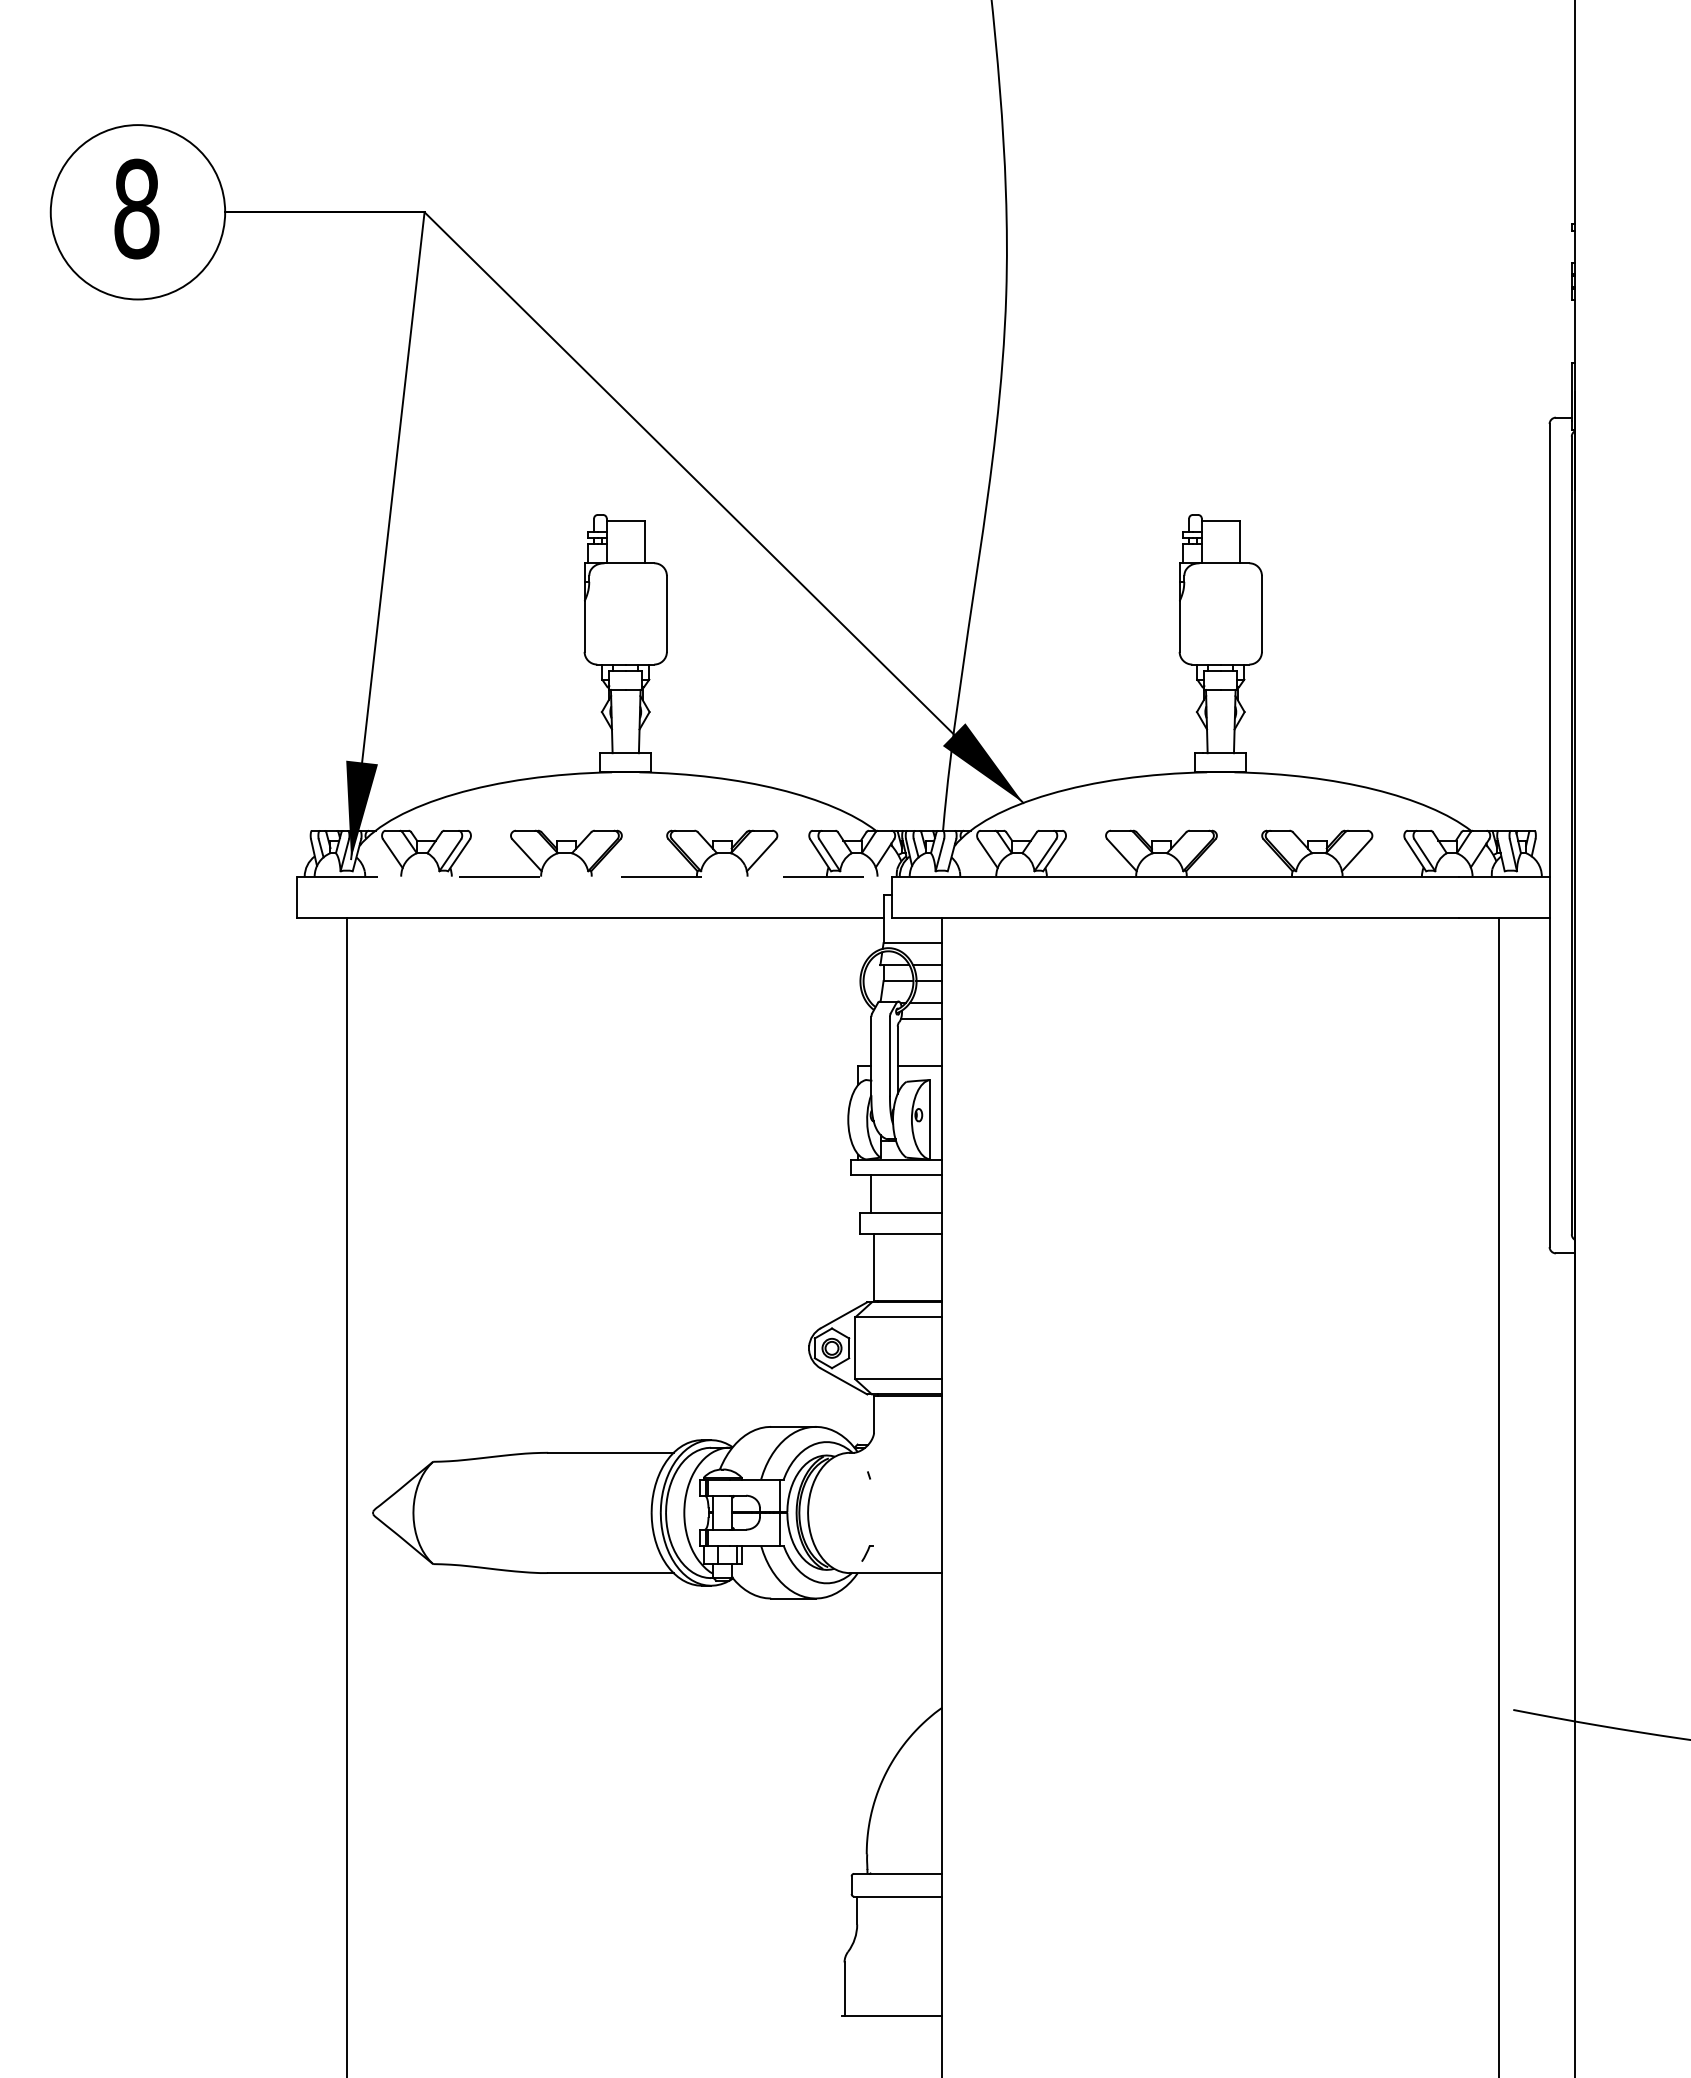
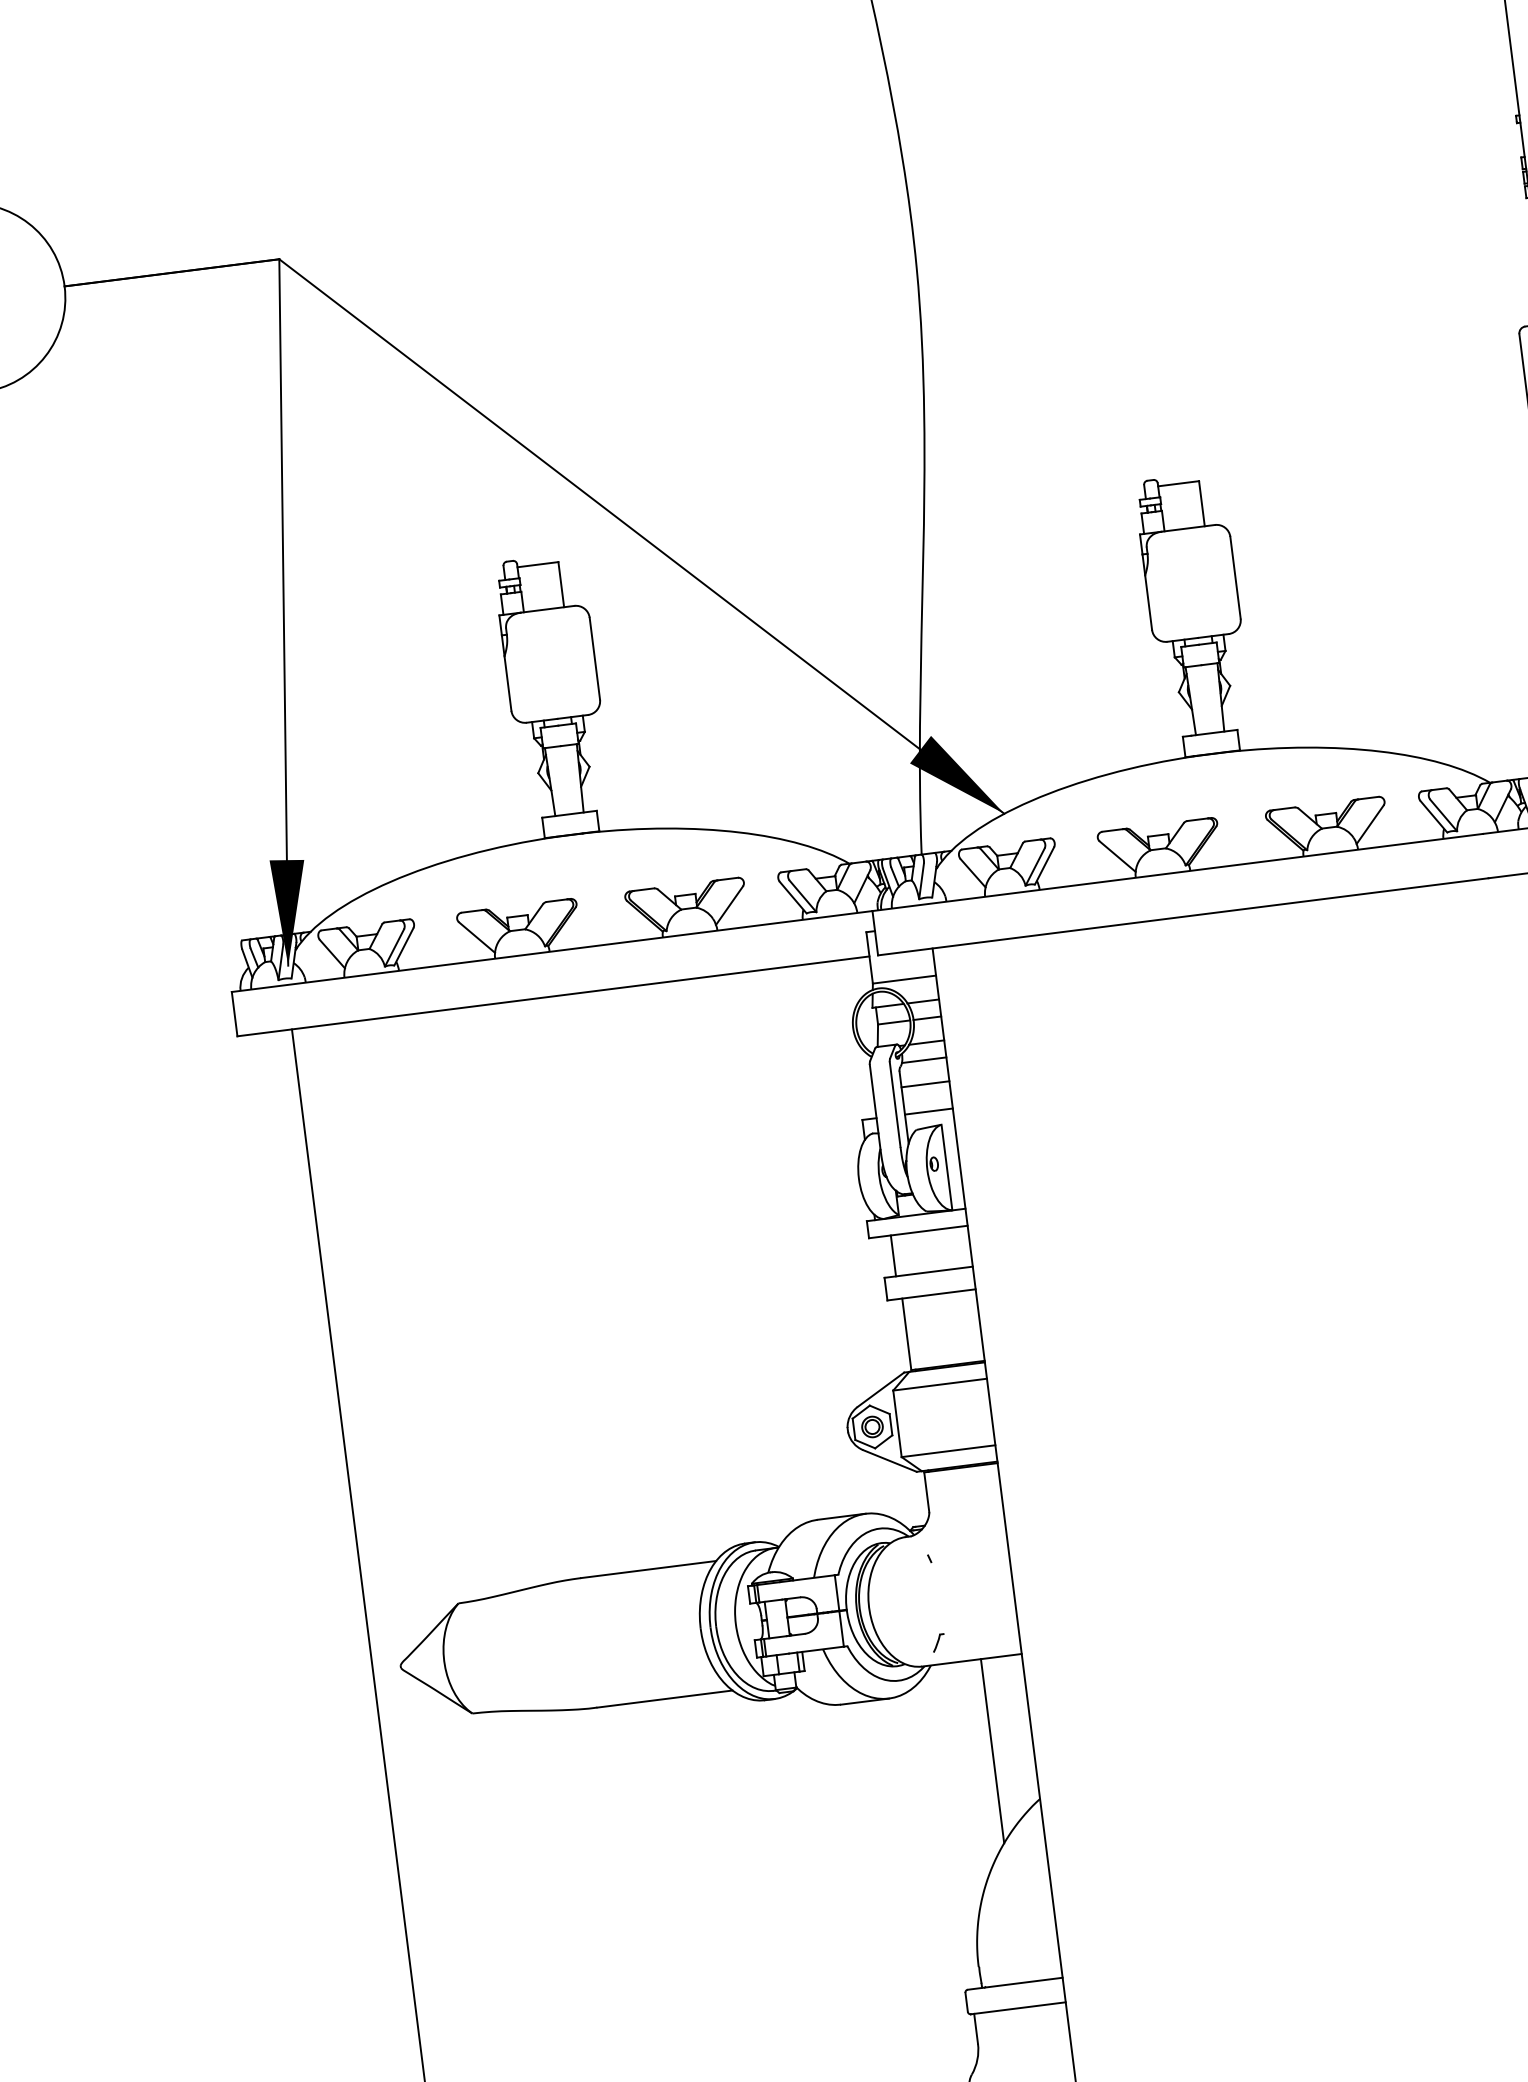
line: (594, 876) -> (552, 951), dashed -> solid
line: (919, 1041) -> (924, 1084), added
line: (904, 1658) -> (992, 1751), added

